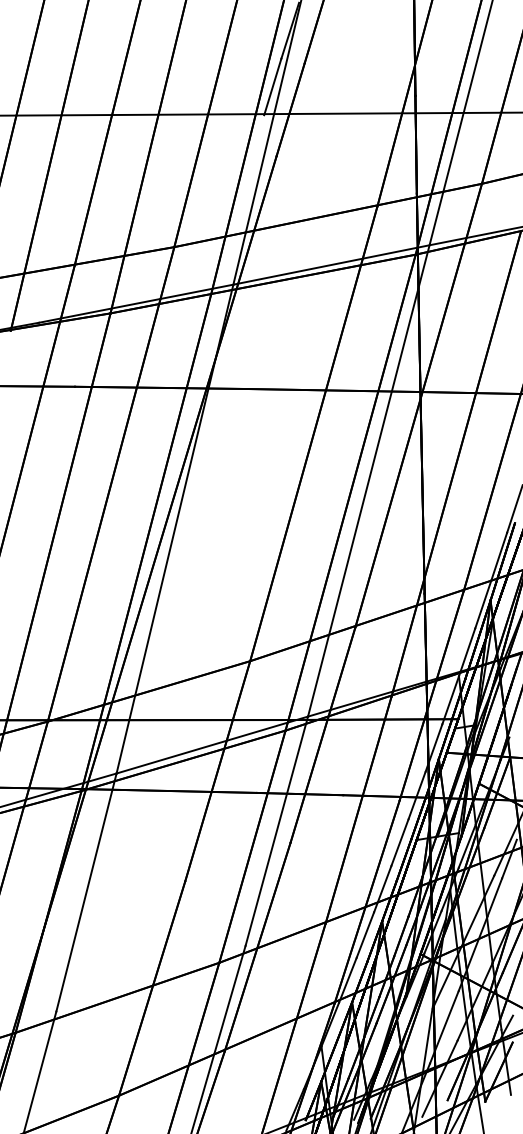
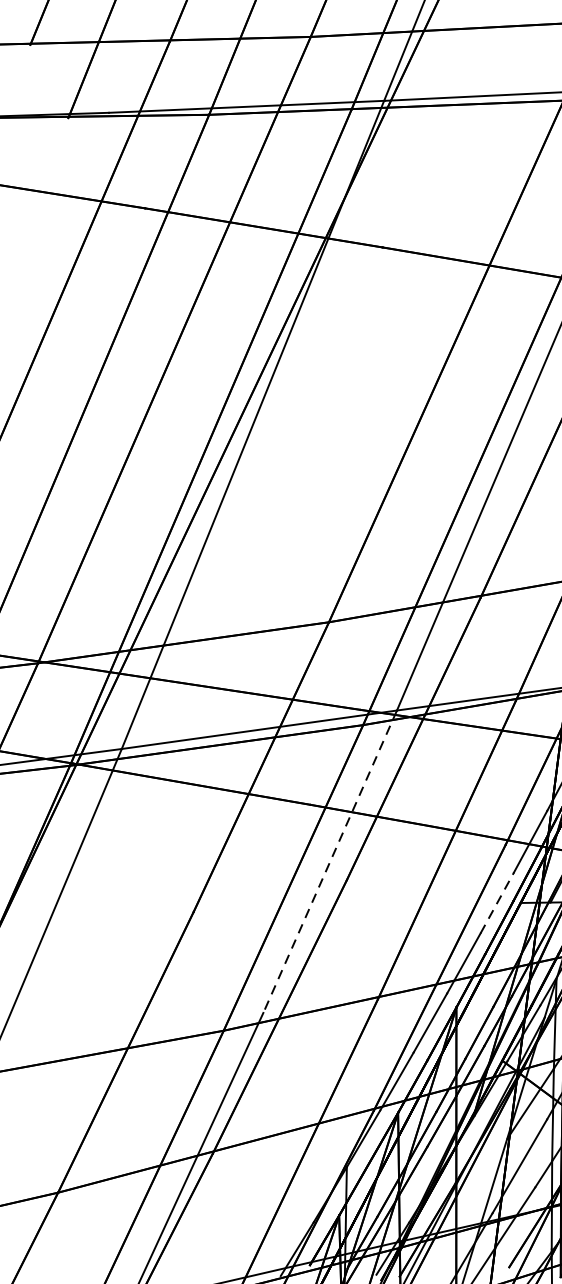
line: (276, 831) -> (329, 862), solid -> dashed
line: (400, 842) -> (497, 902), solid -> dashed

